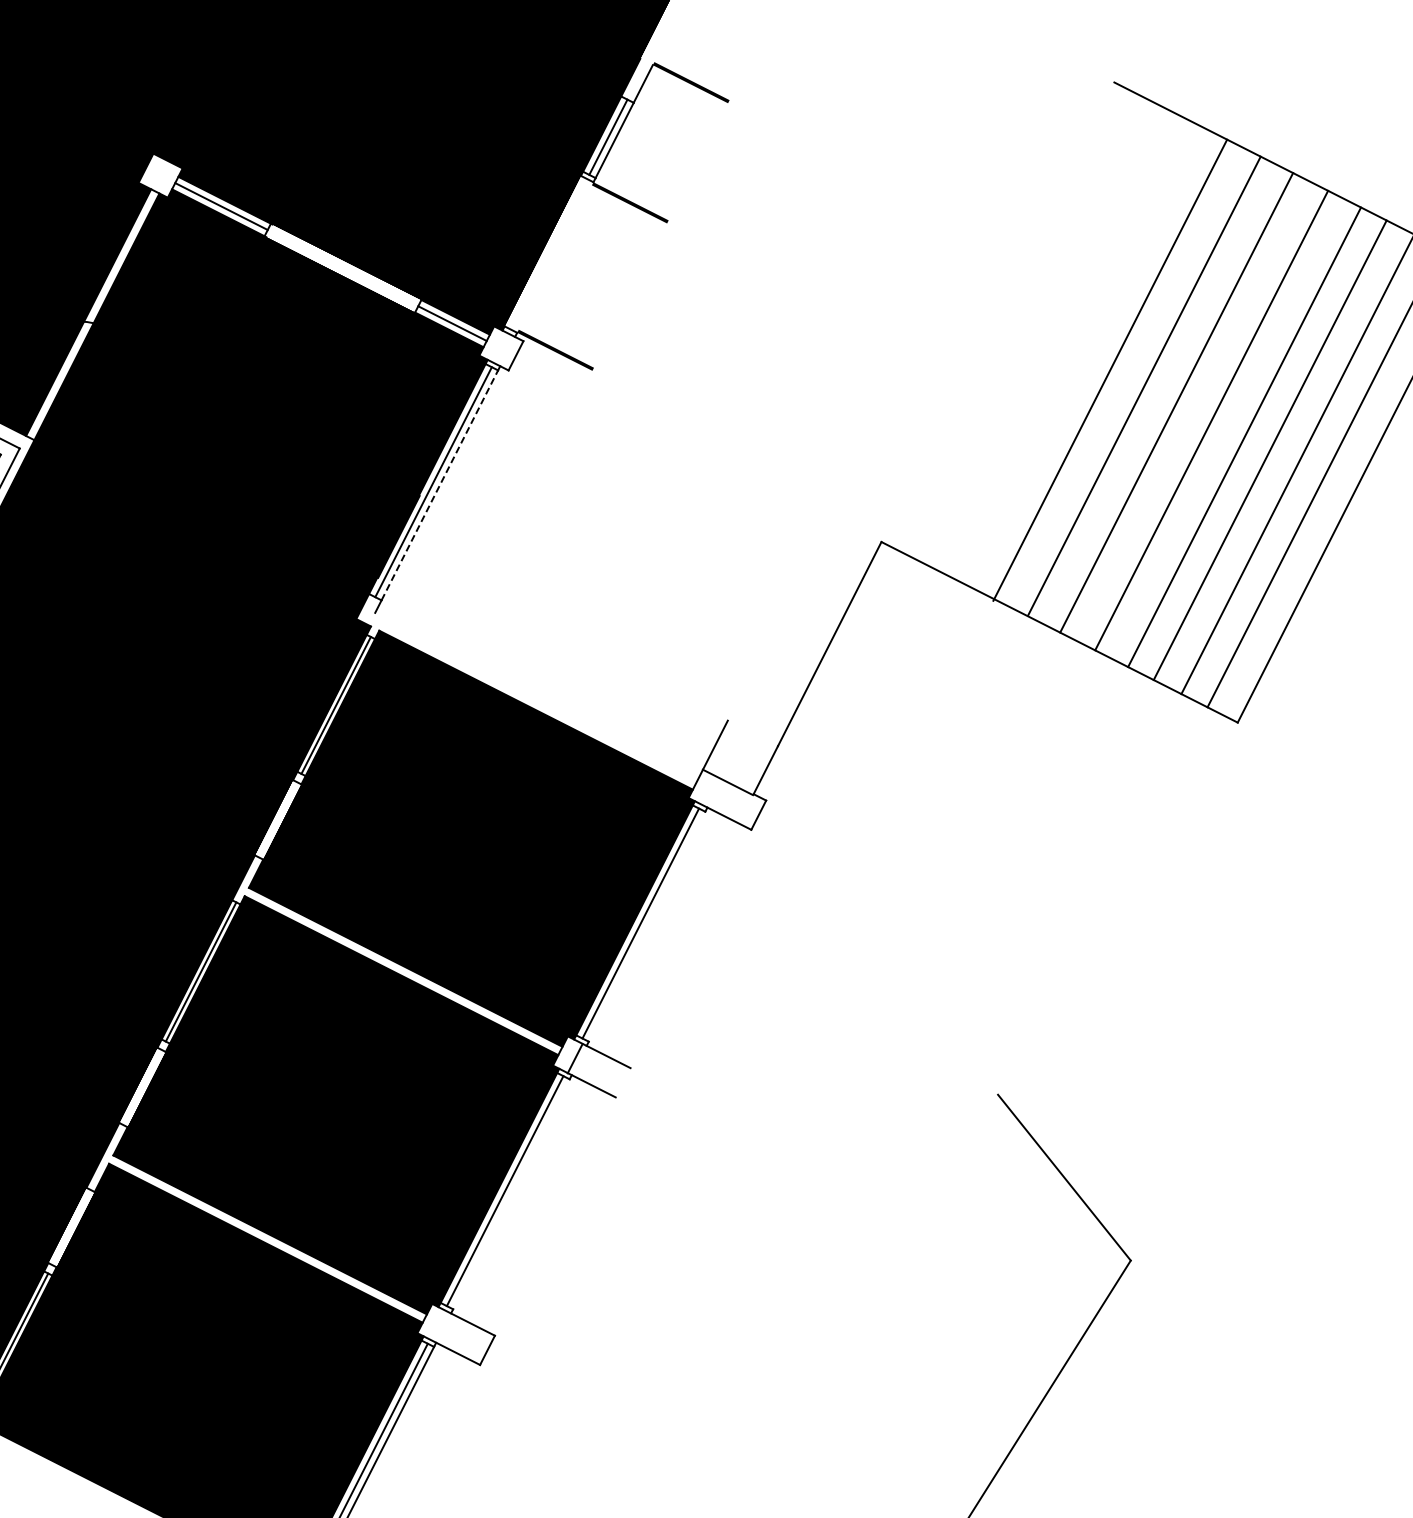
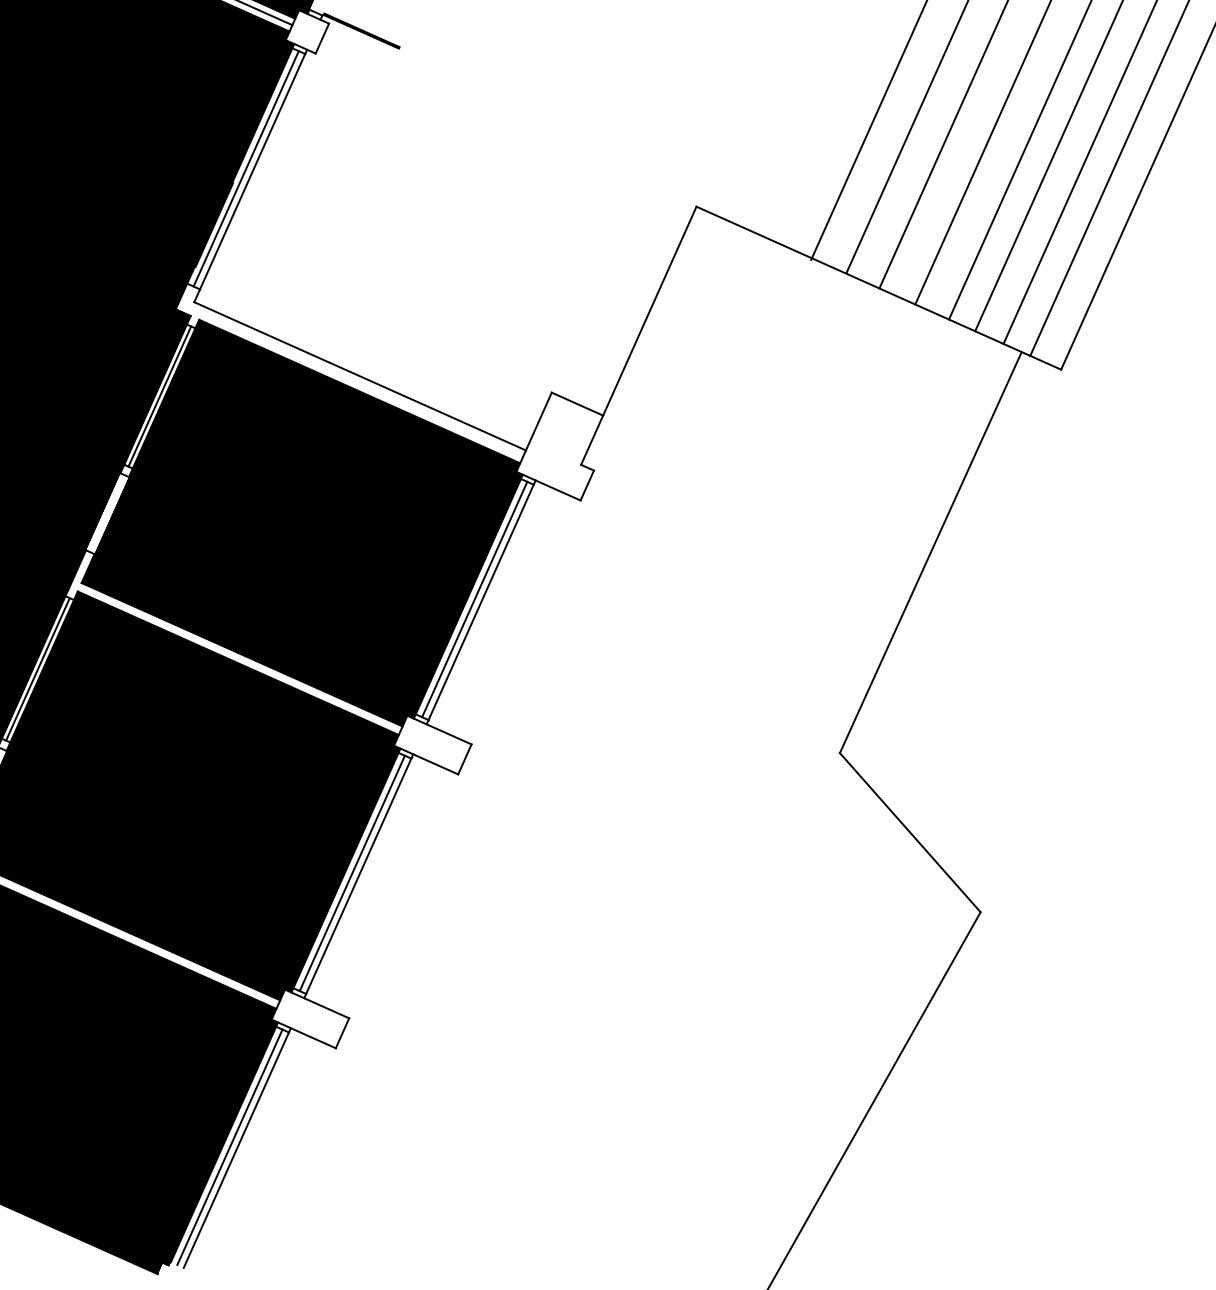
line: (439, 485) -> (252, 171), dashed -> solid
line: (537, 694) -> (360, 375), added
line: (727, 782) -> (577, 404), moved
line: (1098, 899) -> (930, 553), added
line: (646, 926) -> (480, 602), added
line: (574, 1058) -> (464, 759), moved
line: (511, 1194) -> (358, 876), added

